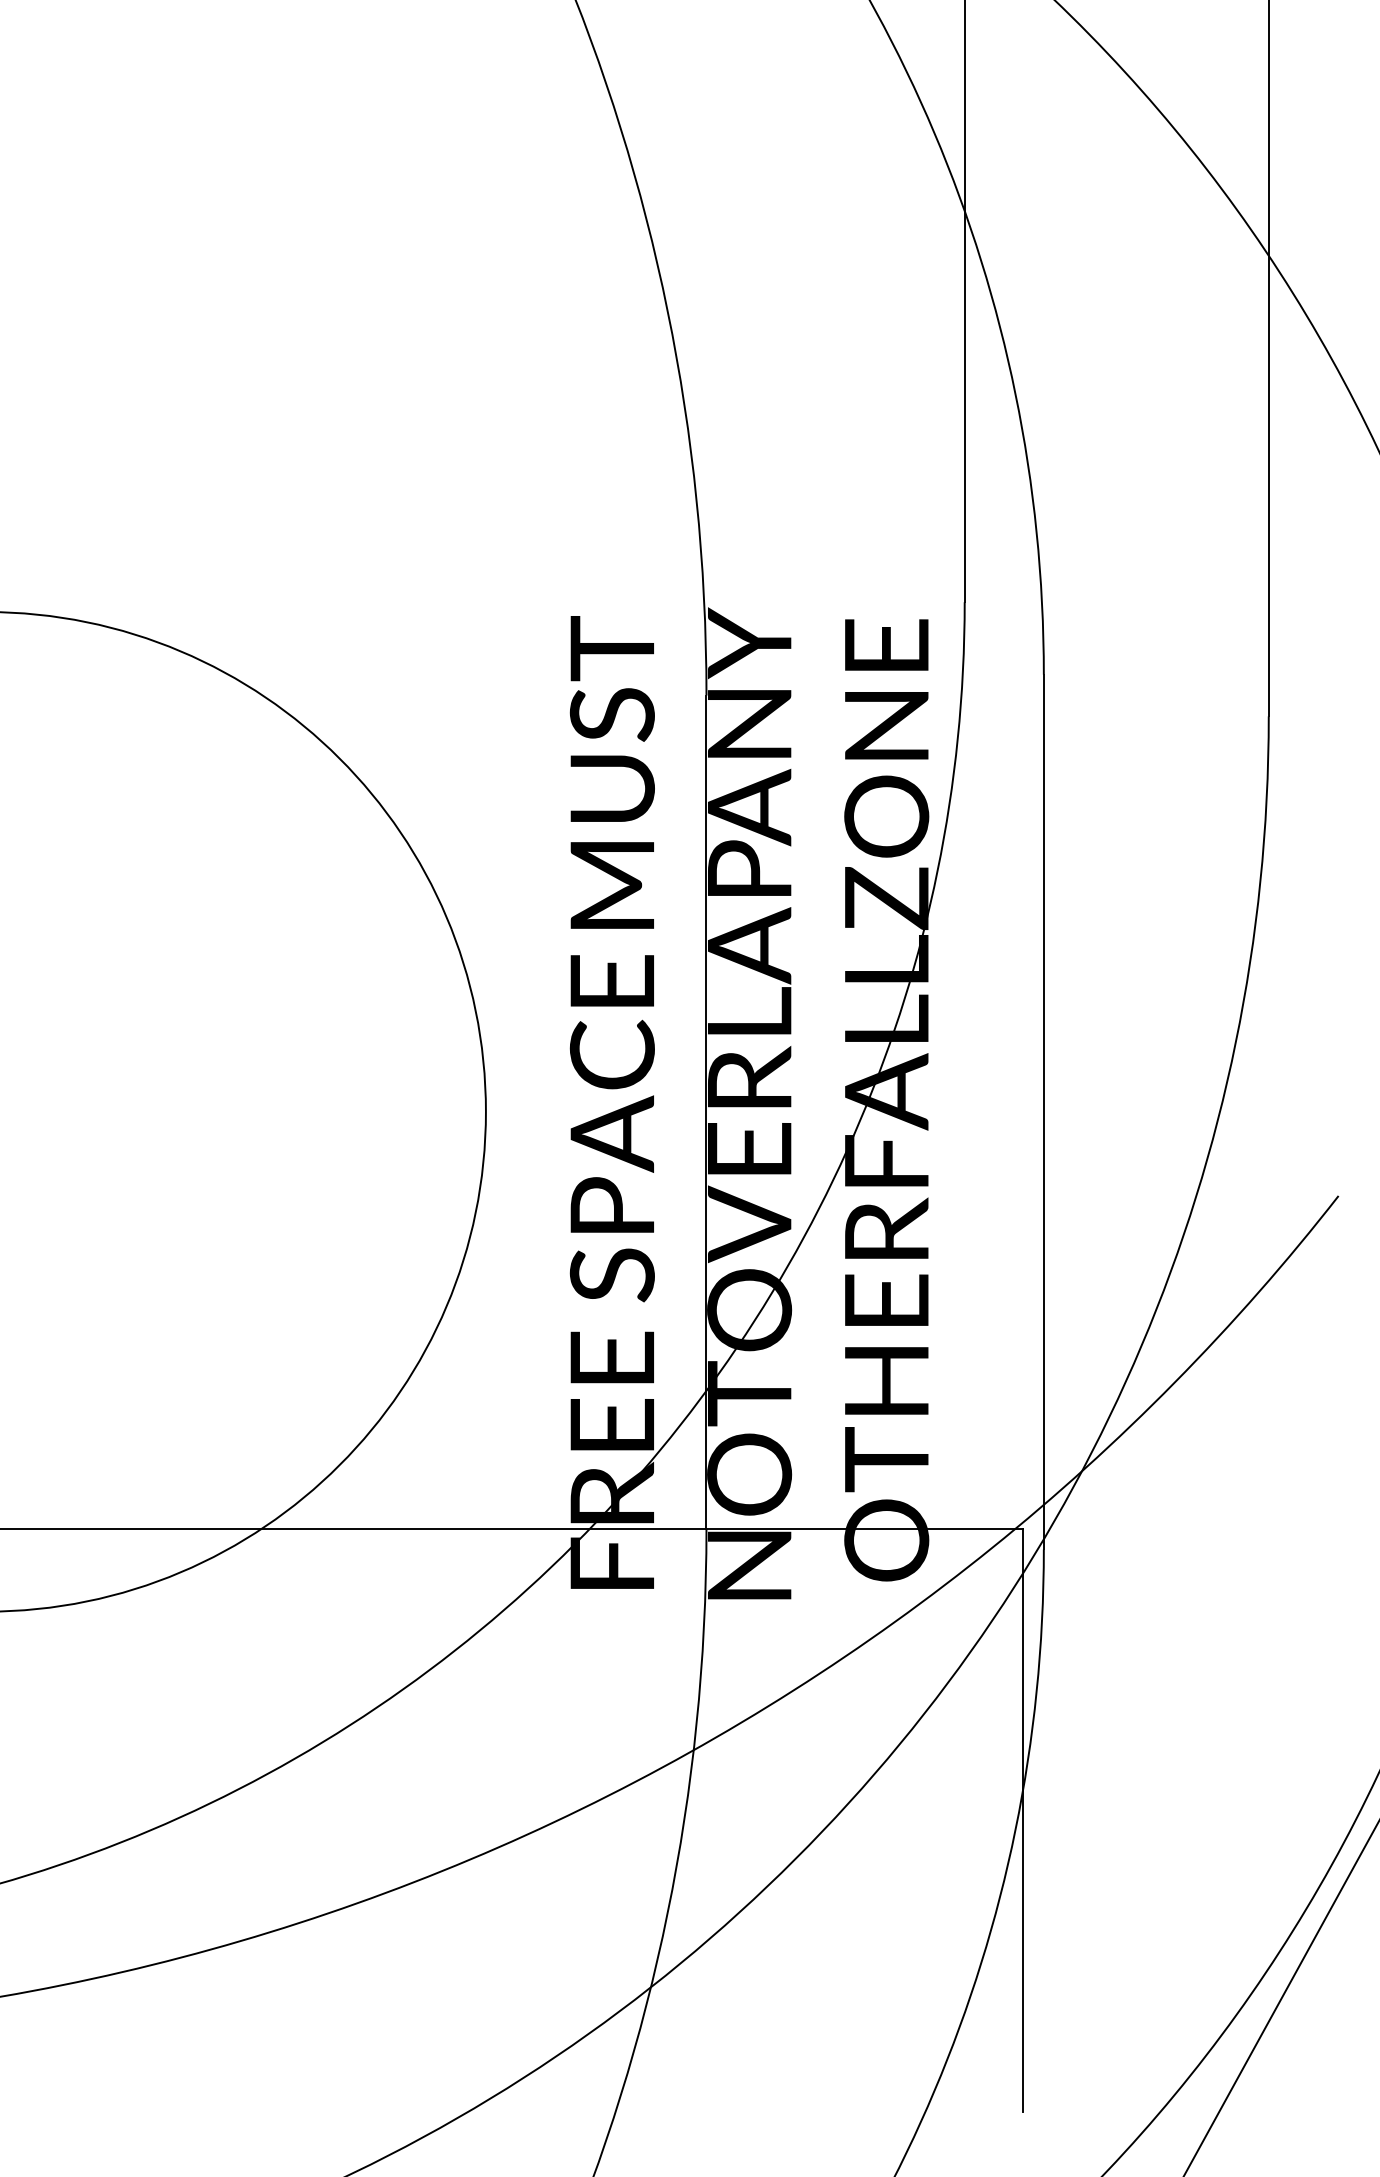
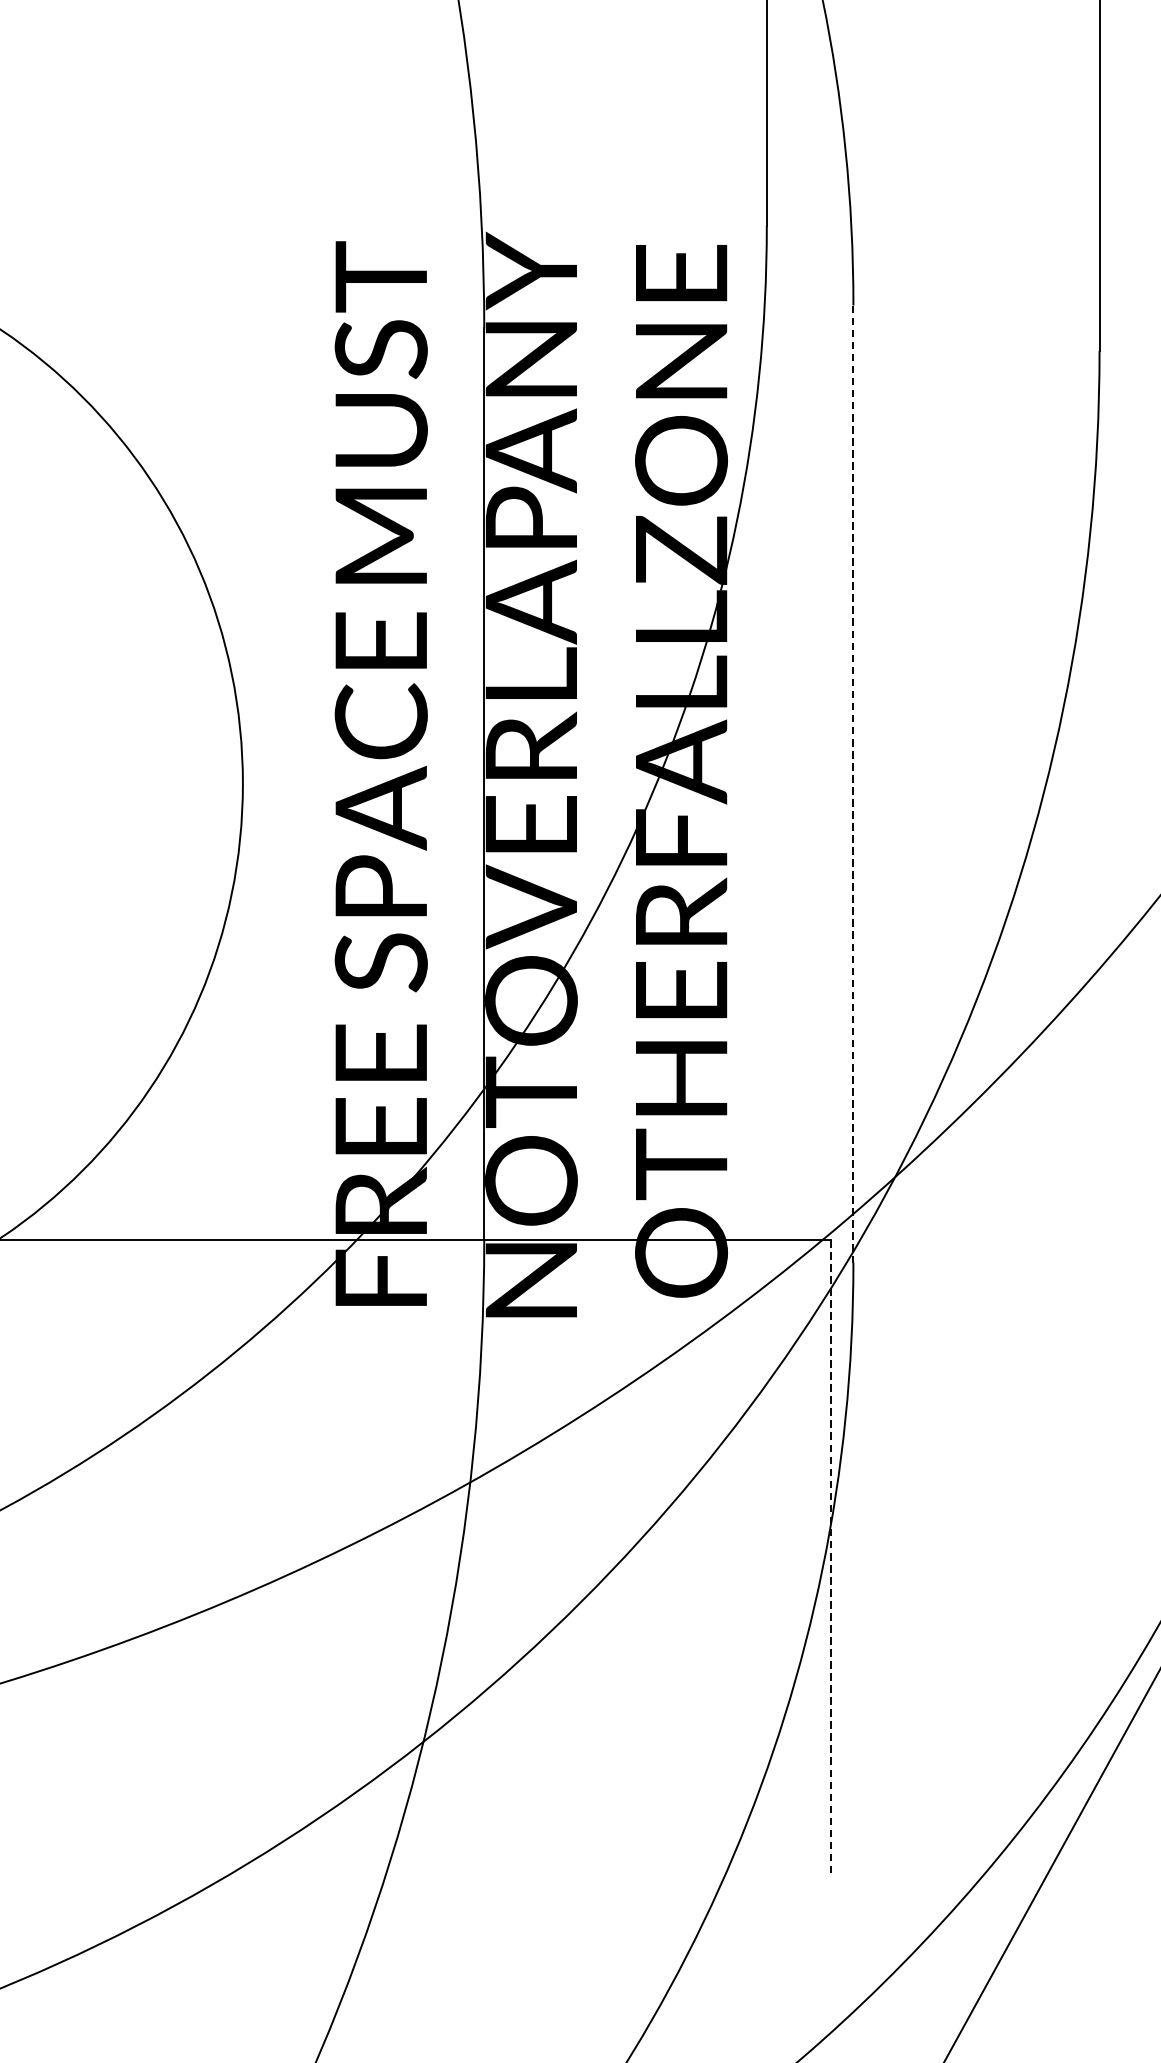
line: (1043, 1112) -> (853, 784), solid -> dashed
line: (1023, 1820) -> (831, 1559), solid -> dashed

